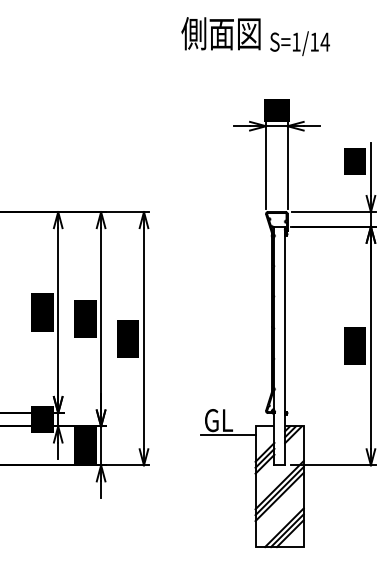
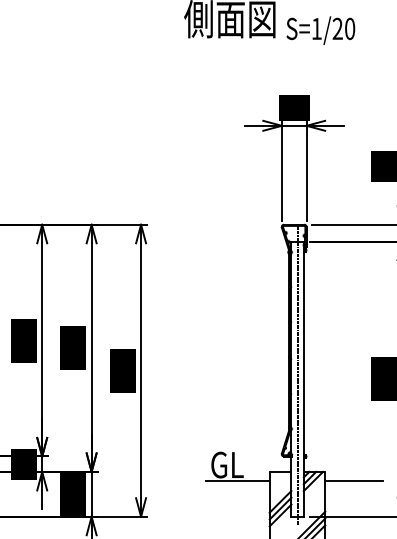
text: (319, 41) -> (343, 28), S=1/14 -> S=1/20
line: (279, 341) -> (297, 373), added
line: (328, 434) -> (353, 481), added

